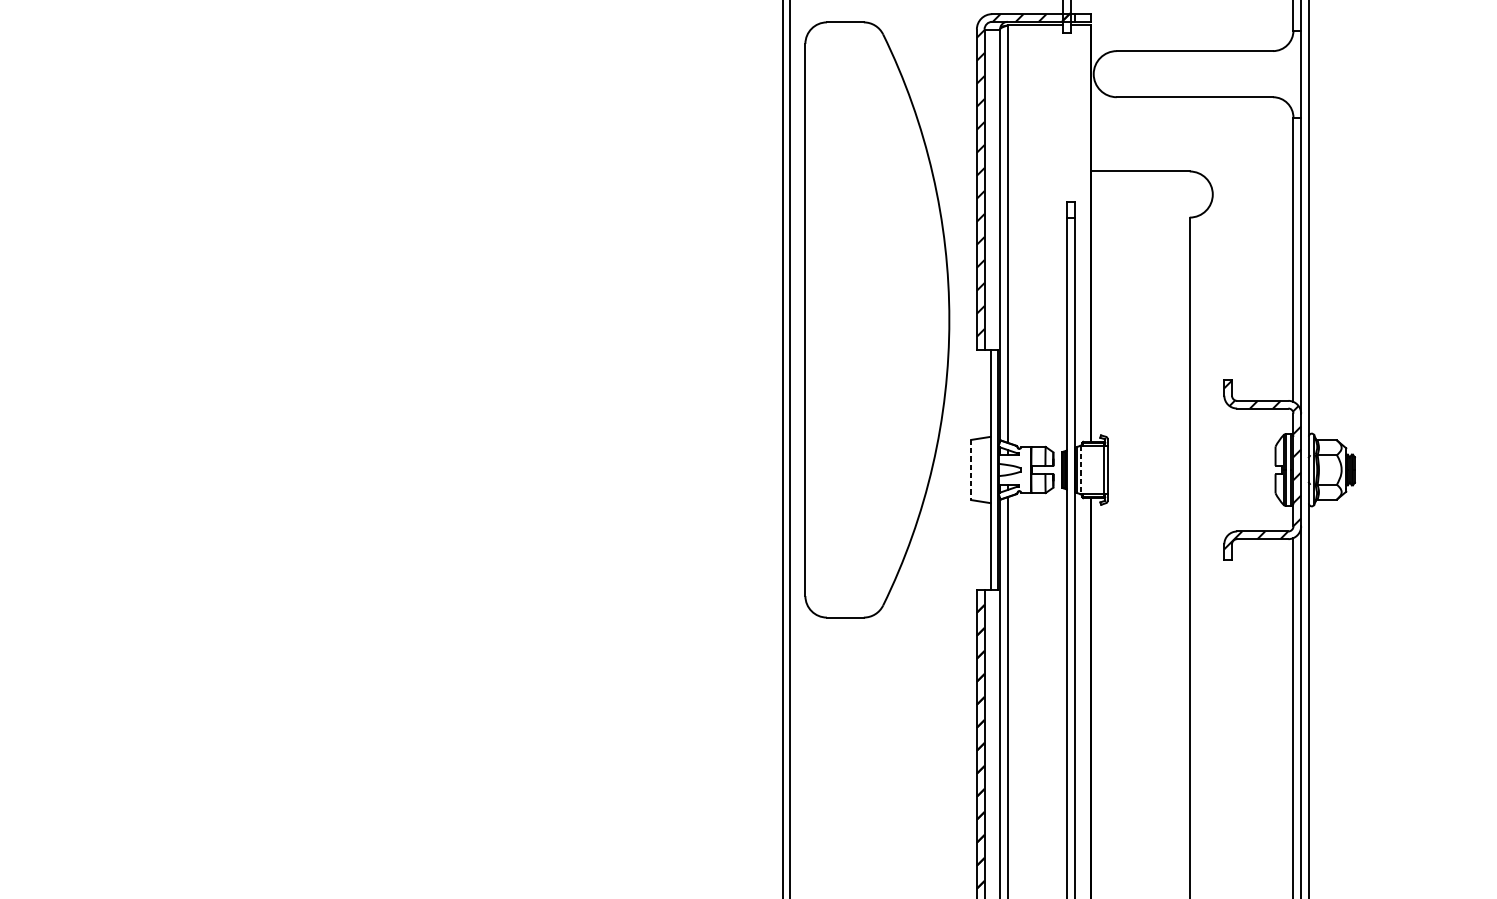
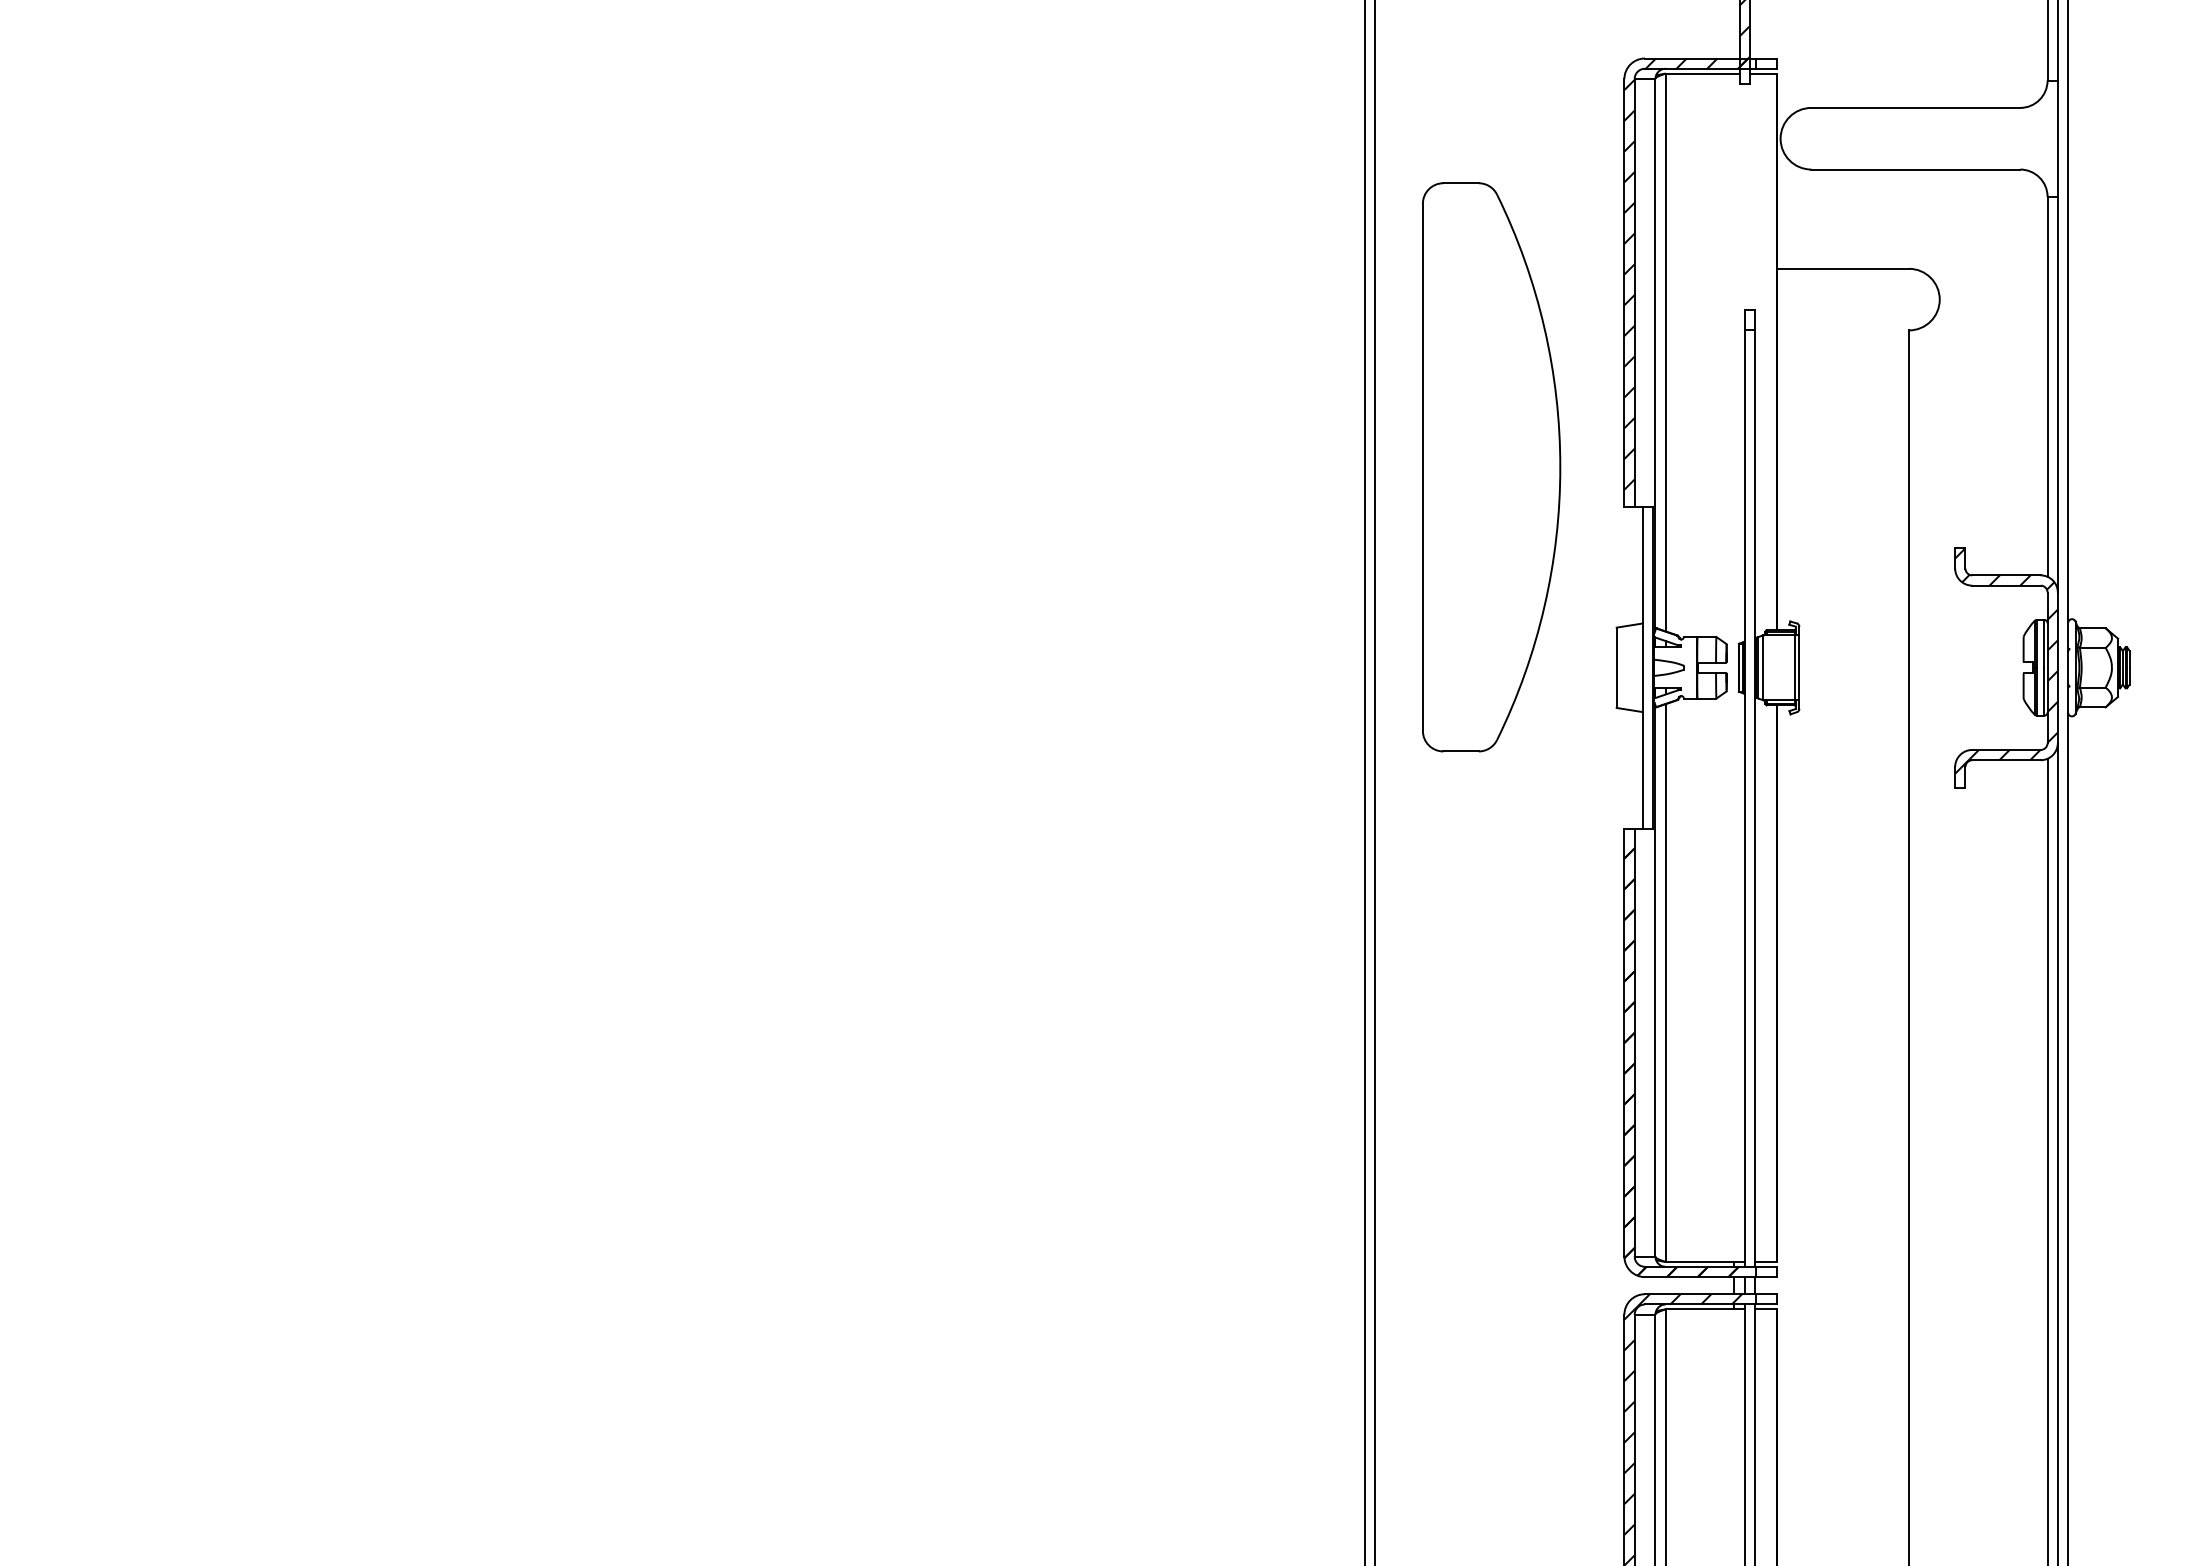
part: (877, 320) -> (1491, 467), size x0.71
line: (970, 470) -> (1616, 668), dashed -> solid
line: (1080, 470) -> (1763, 668), dashed -> solid

